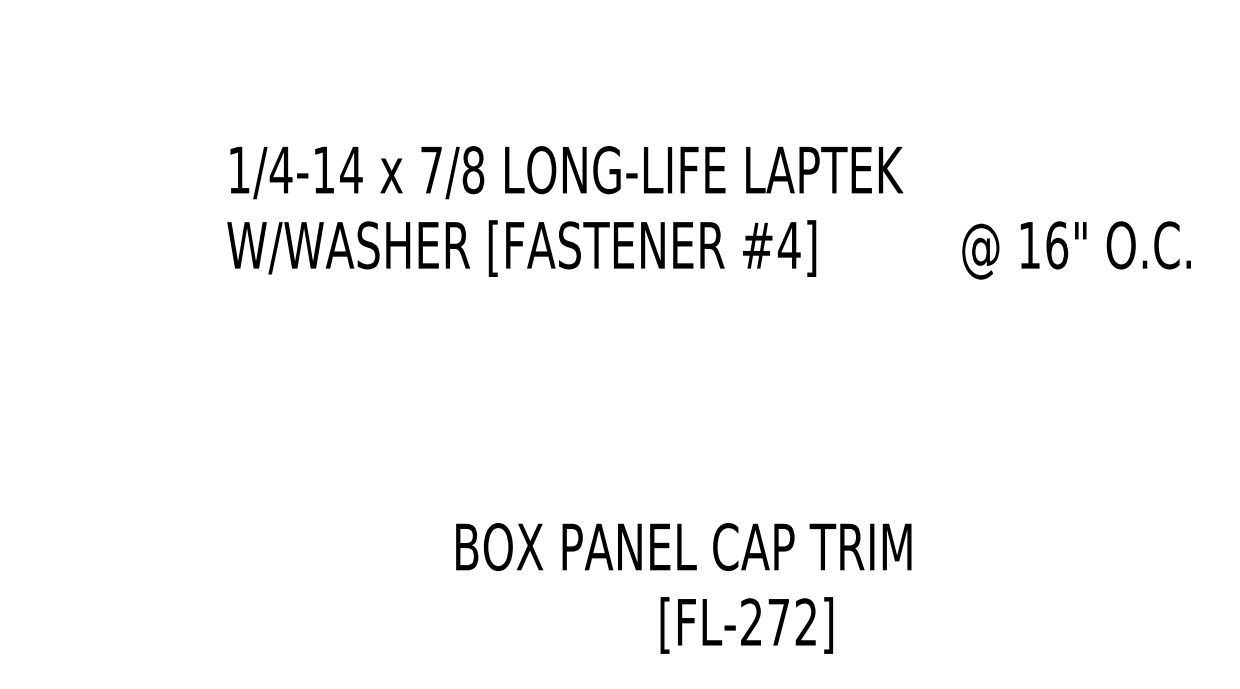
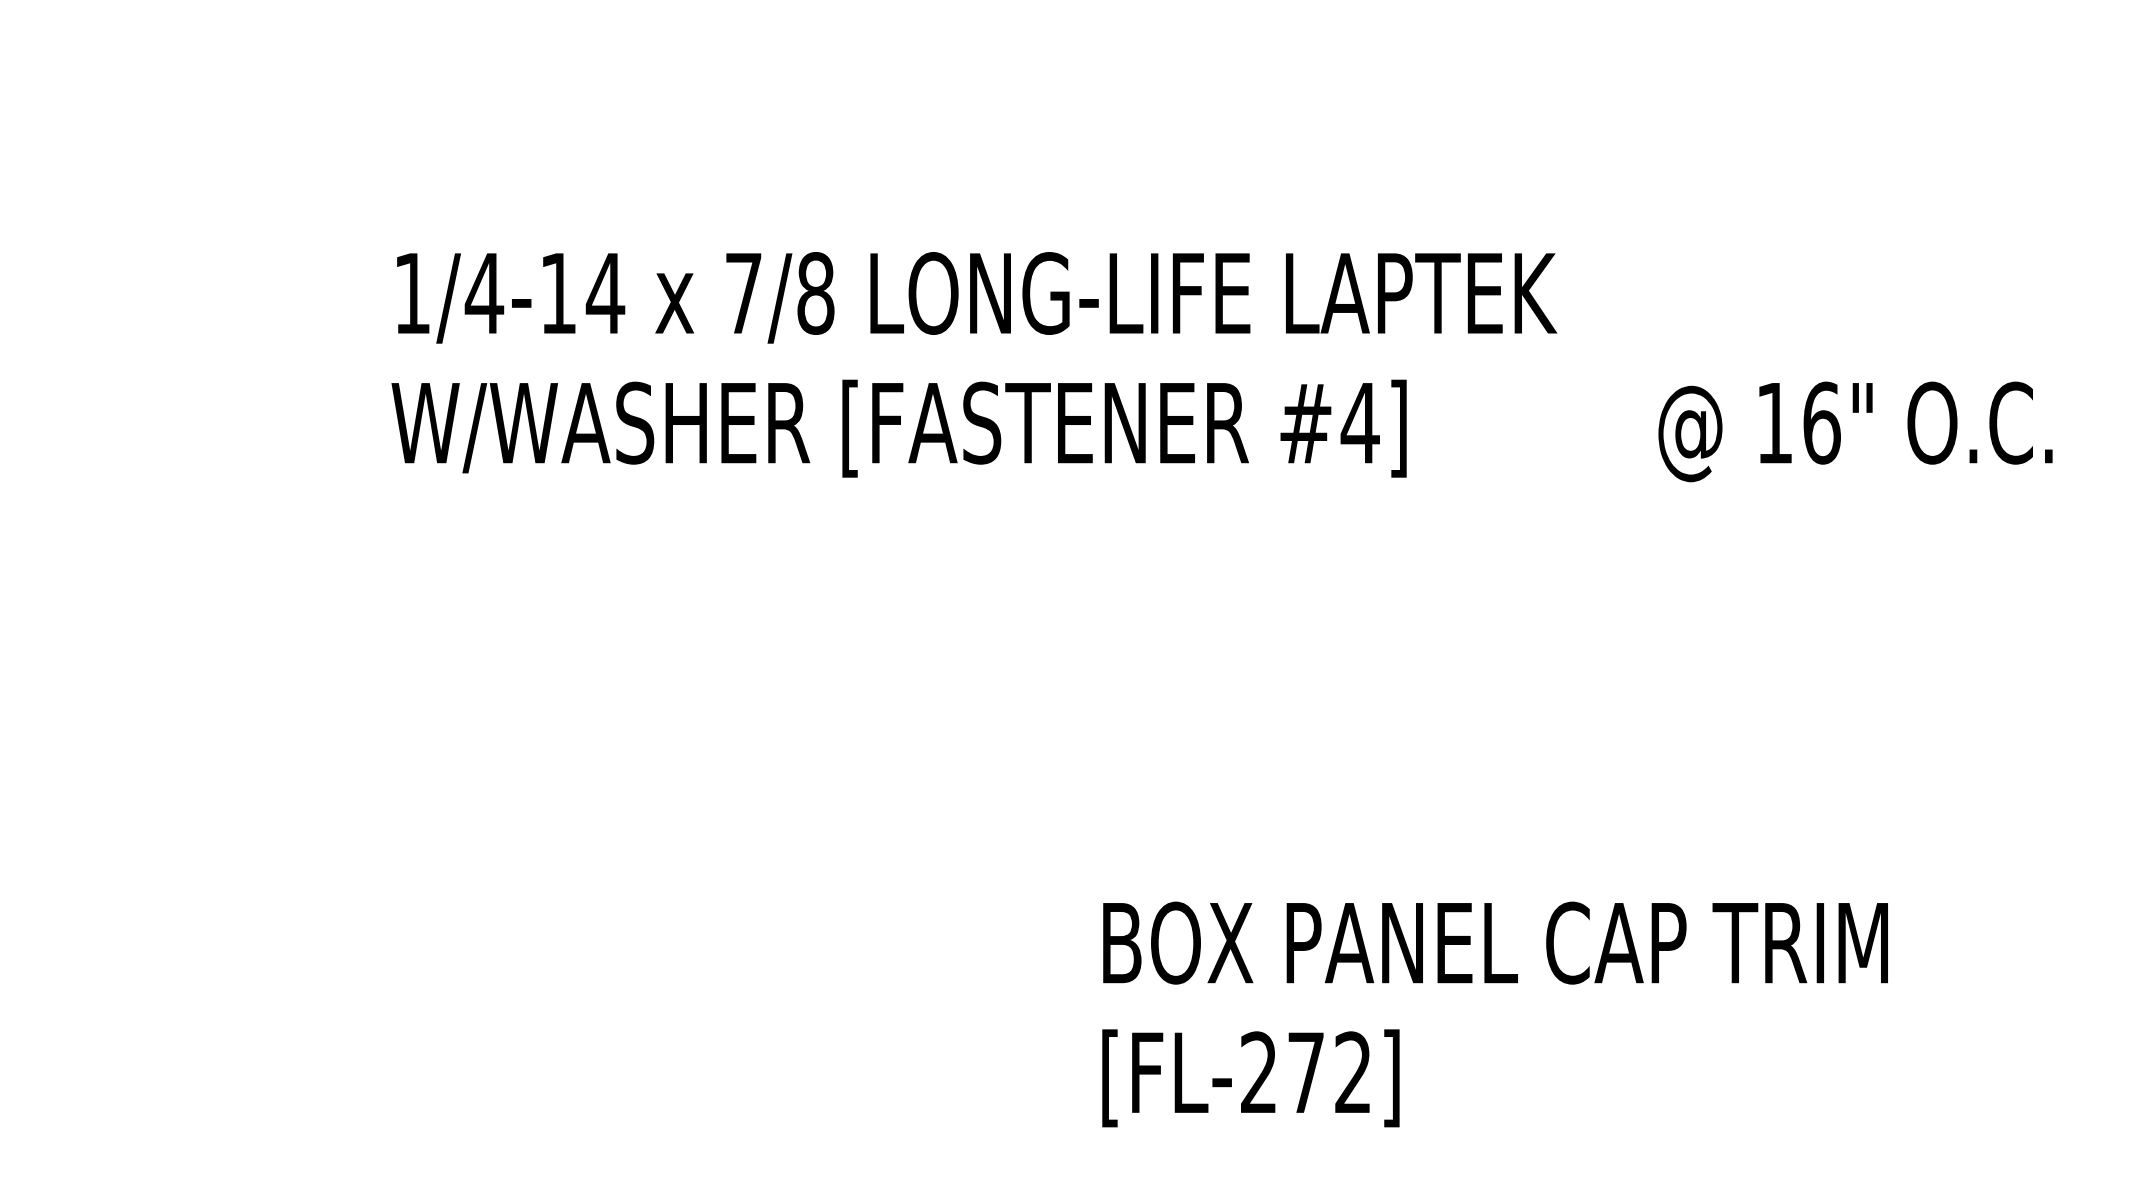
text: (683, 547) -> (1495, 943), moved
text: (746, 625) -> (1250, 1078), moved

